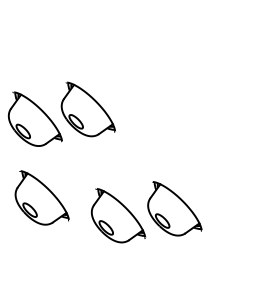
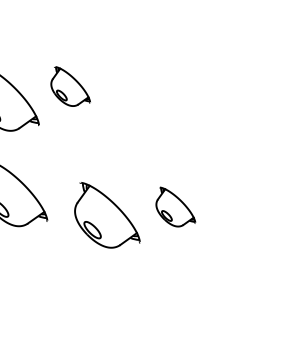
part: (87, 109) -> (69, 86), size x0.6
part: (174, 208) -> (175, 206), size x0.6

